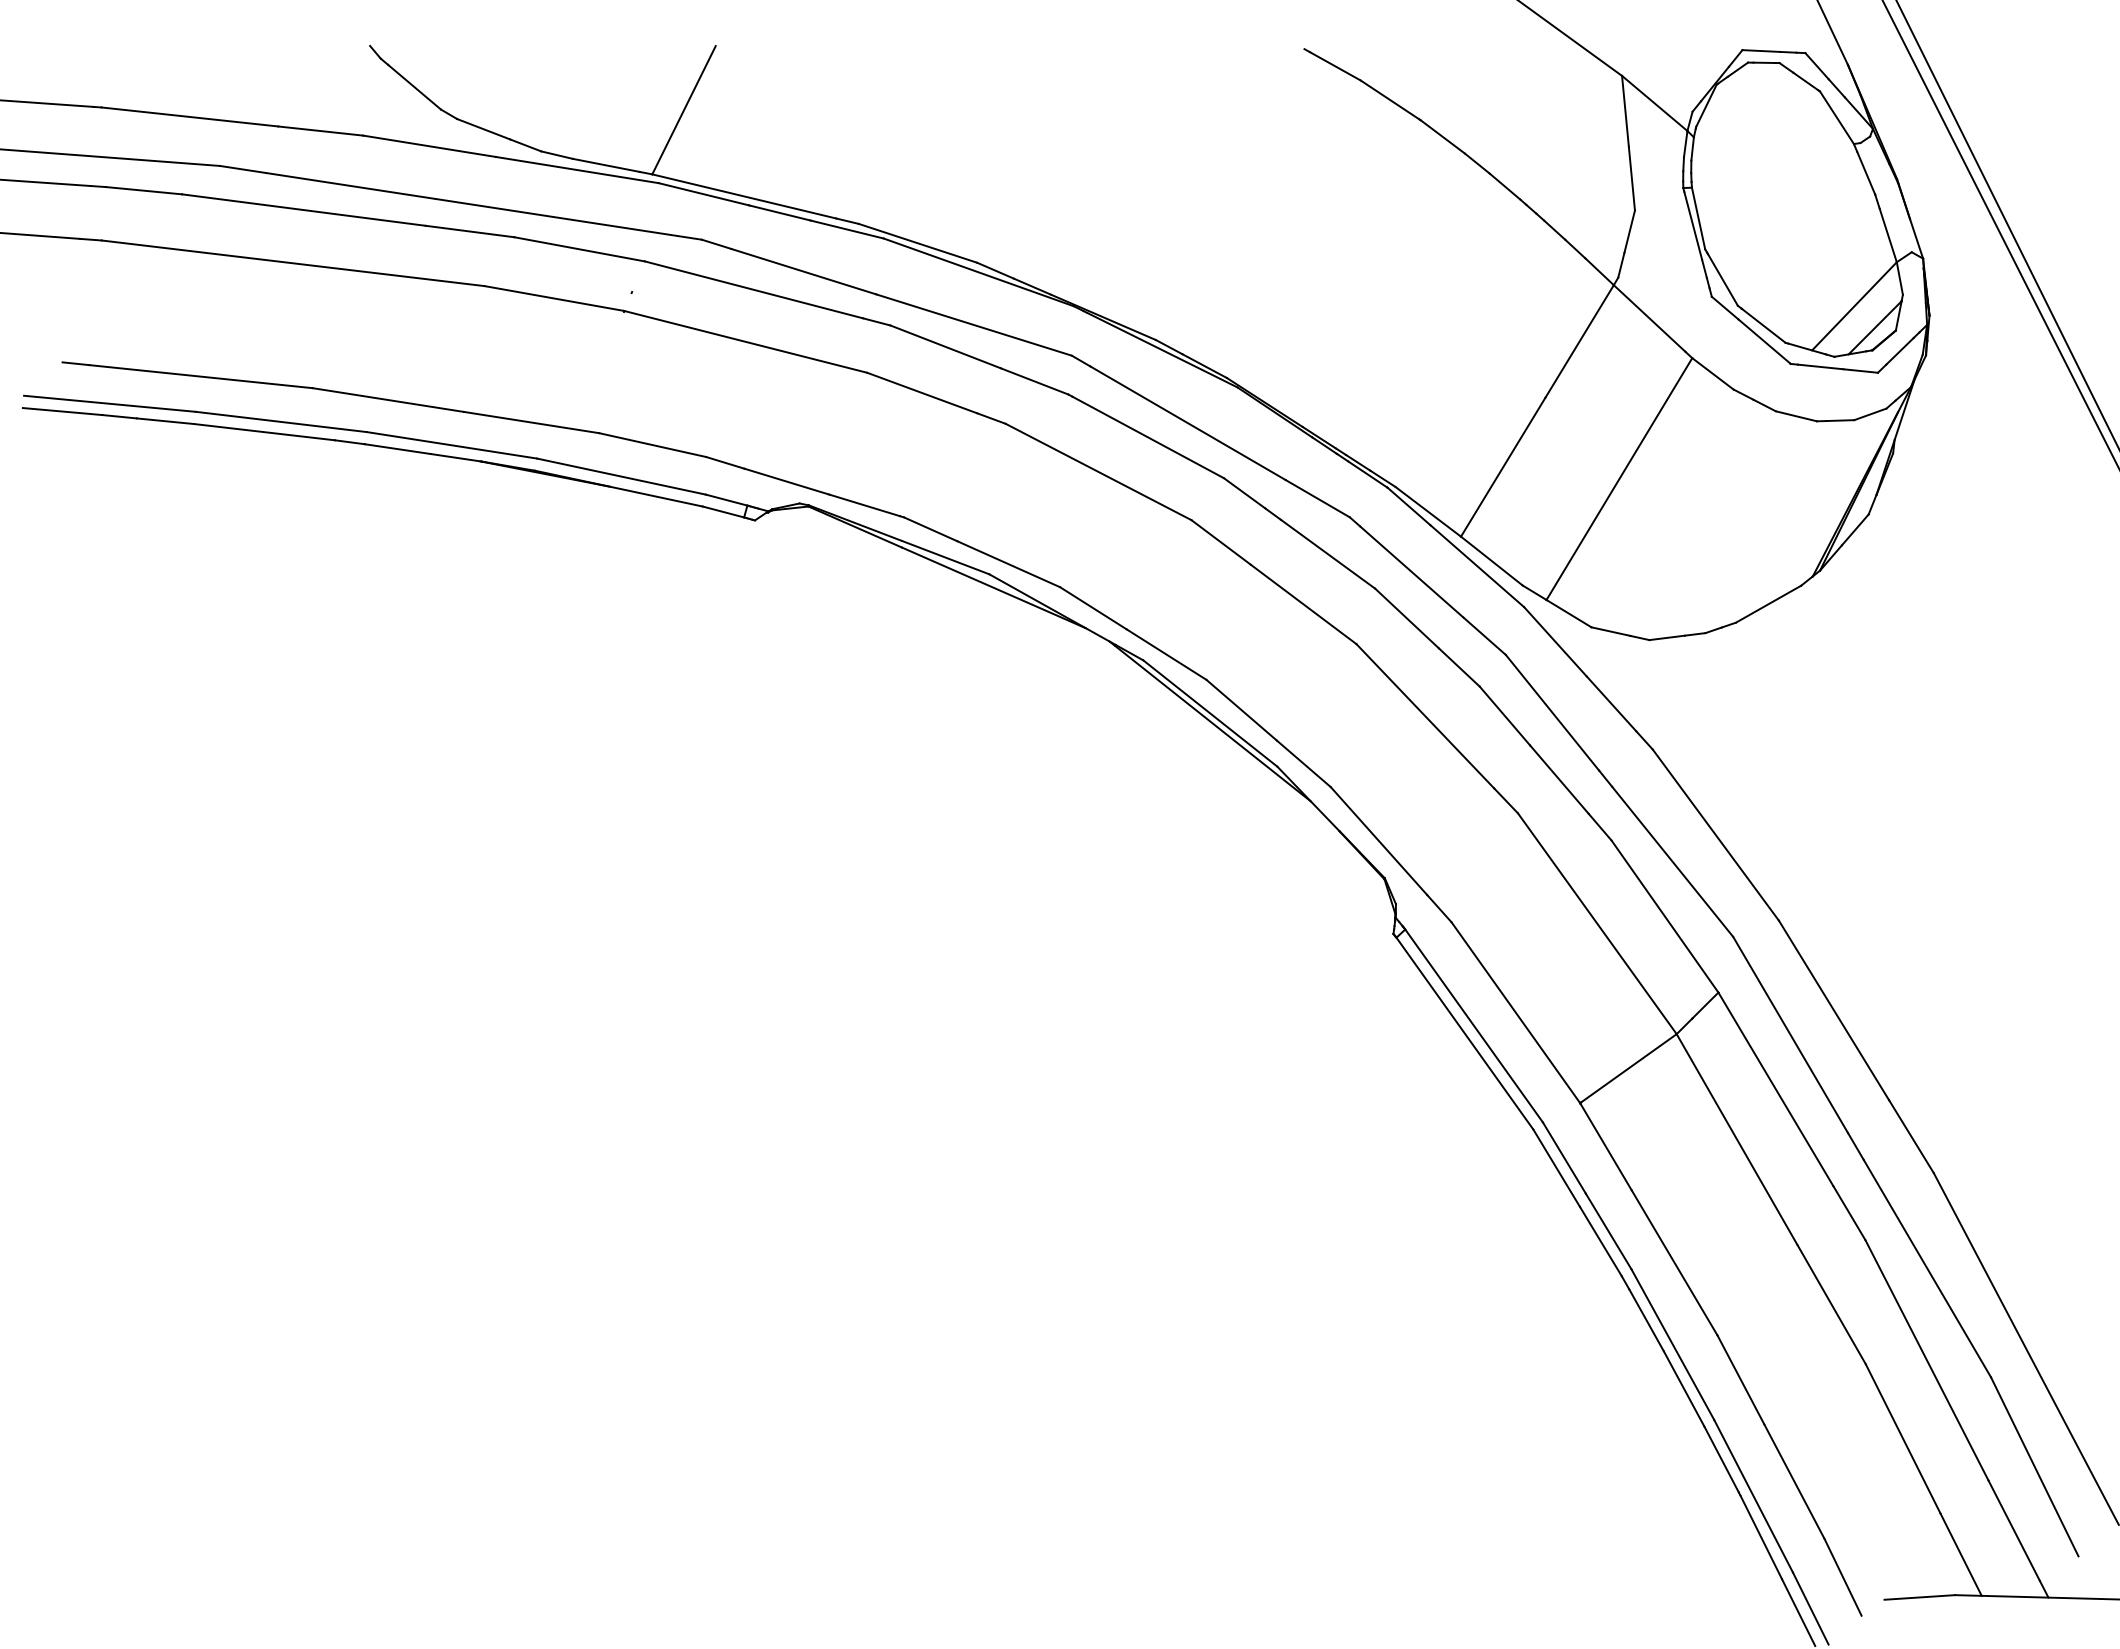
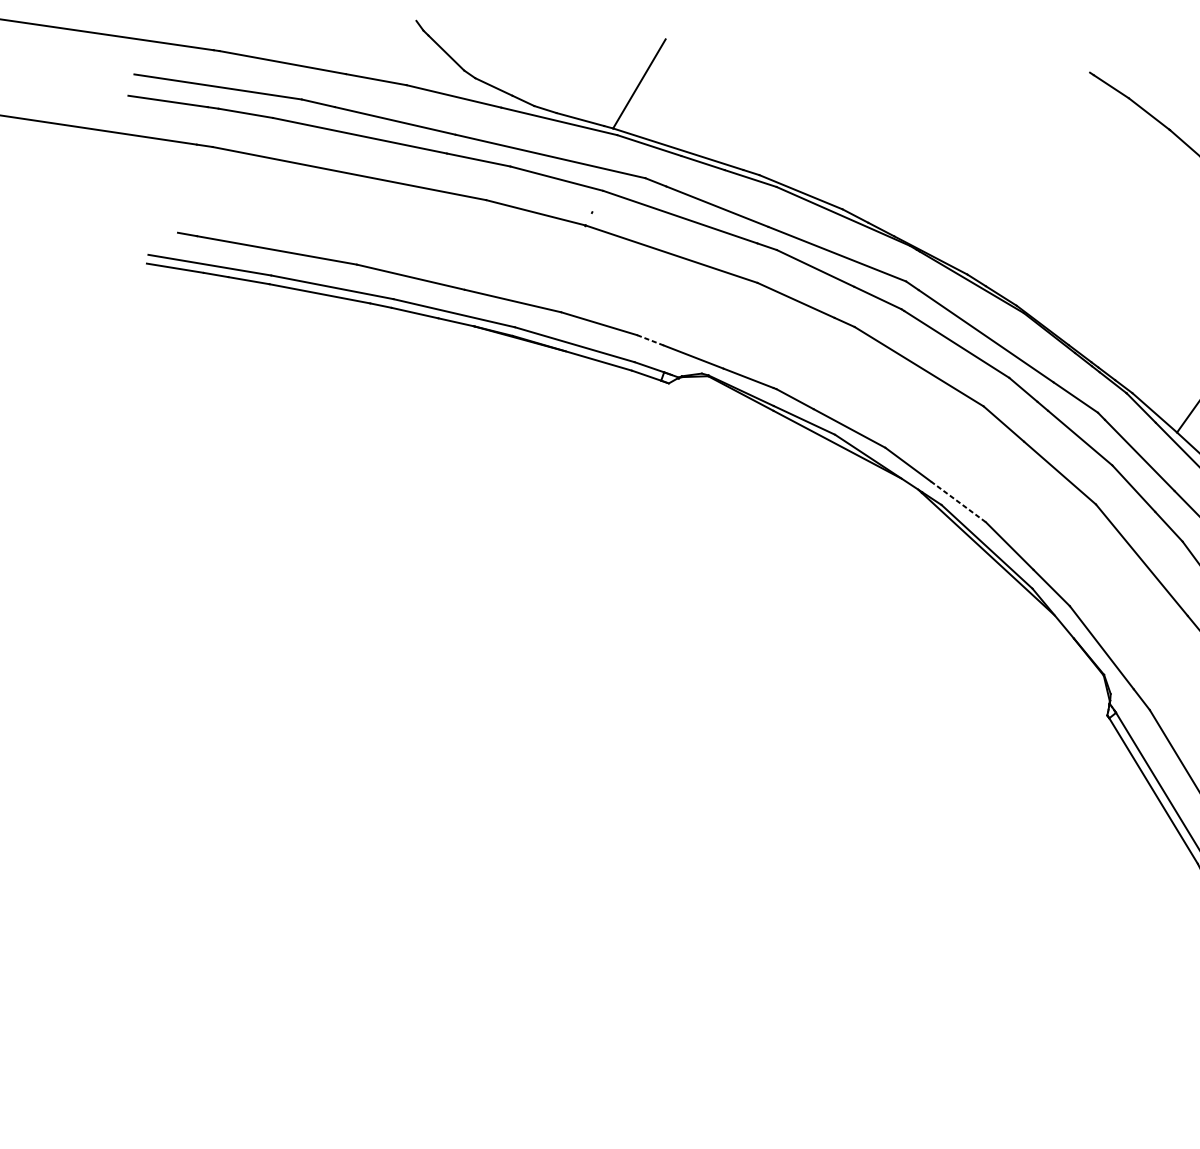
line: (725, 462) -> (650, 340), solid -> dashed
line: (1166, 654) -> (958, 501), solid -> dashed

